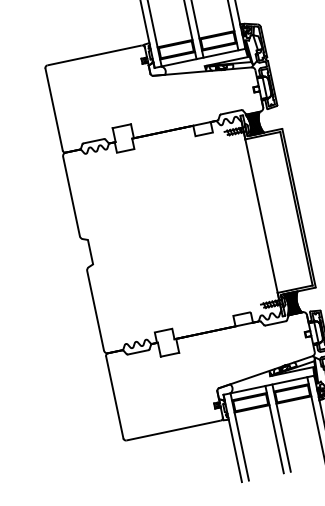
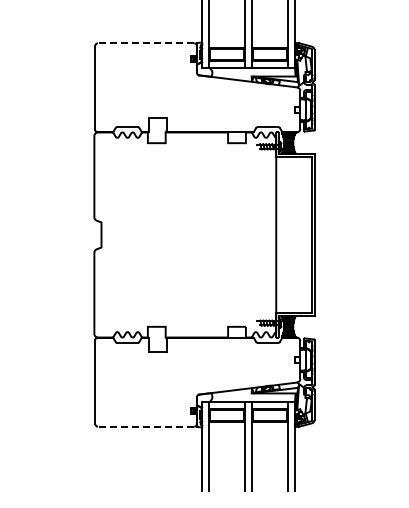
line: (94, 55) -> (145, 43), solid -> dashed
line: (173, 430) -> (145, 426), solid -> dashed

